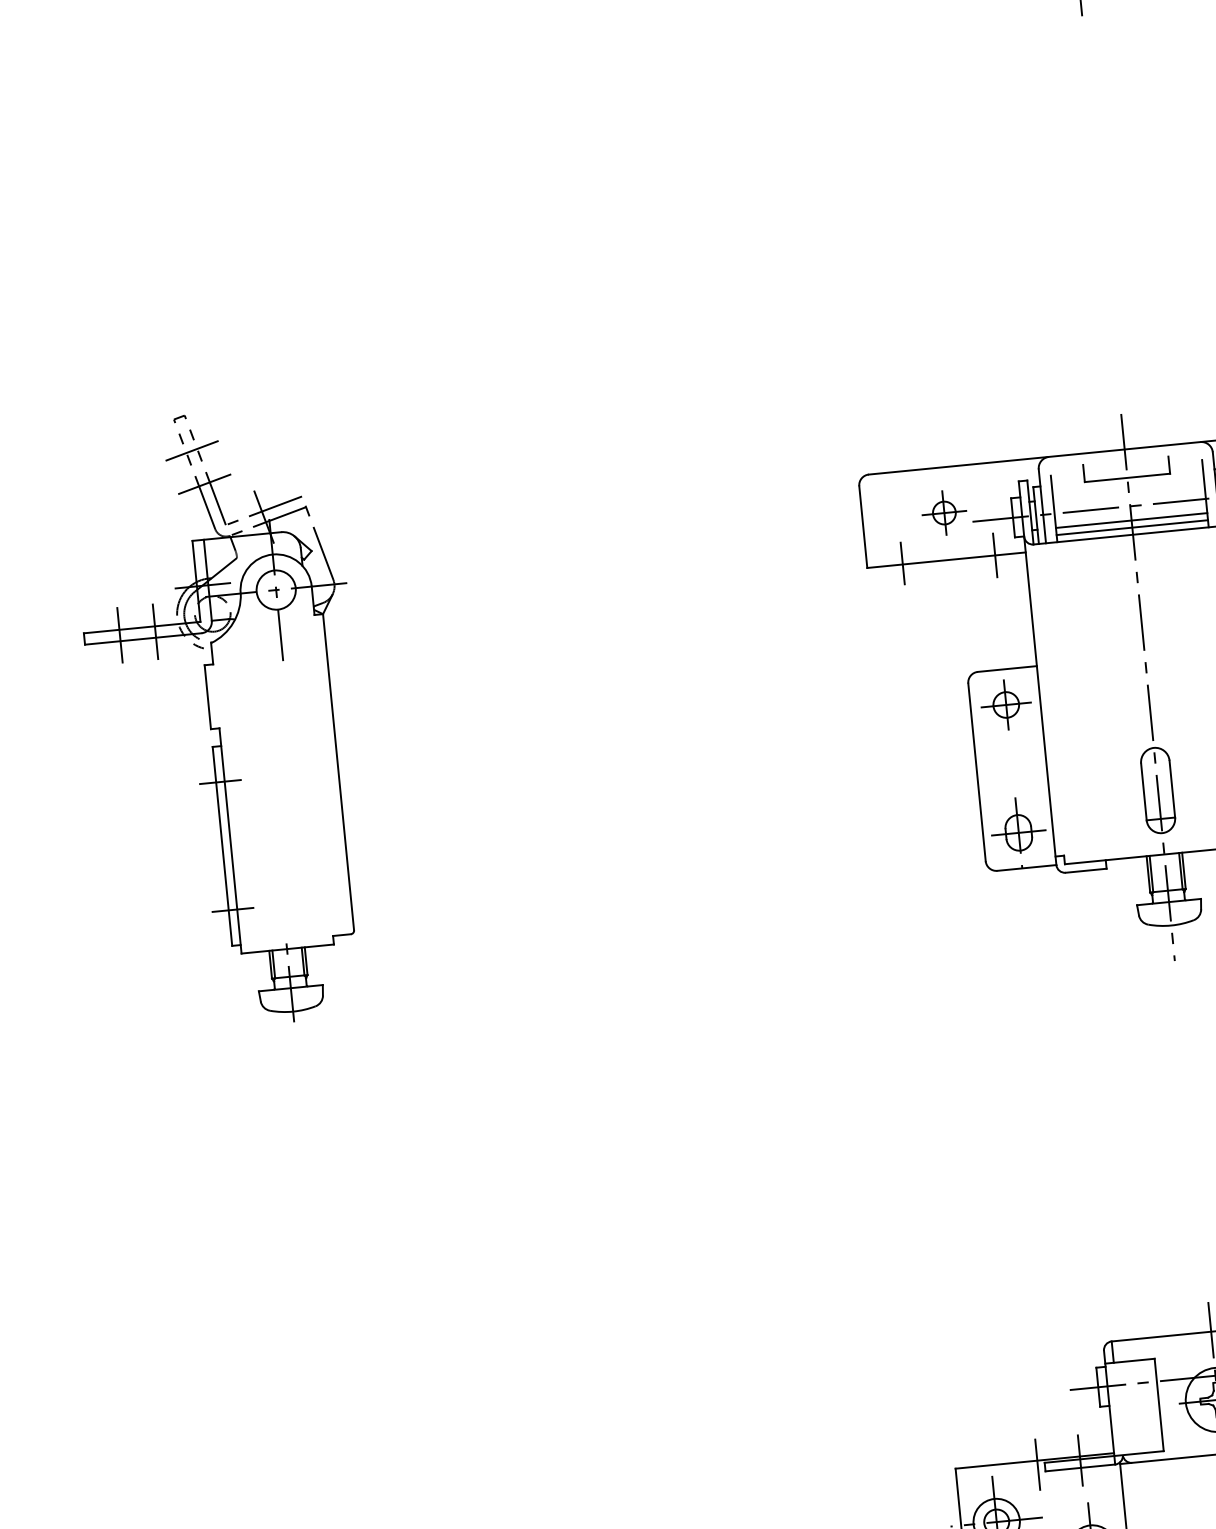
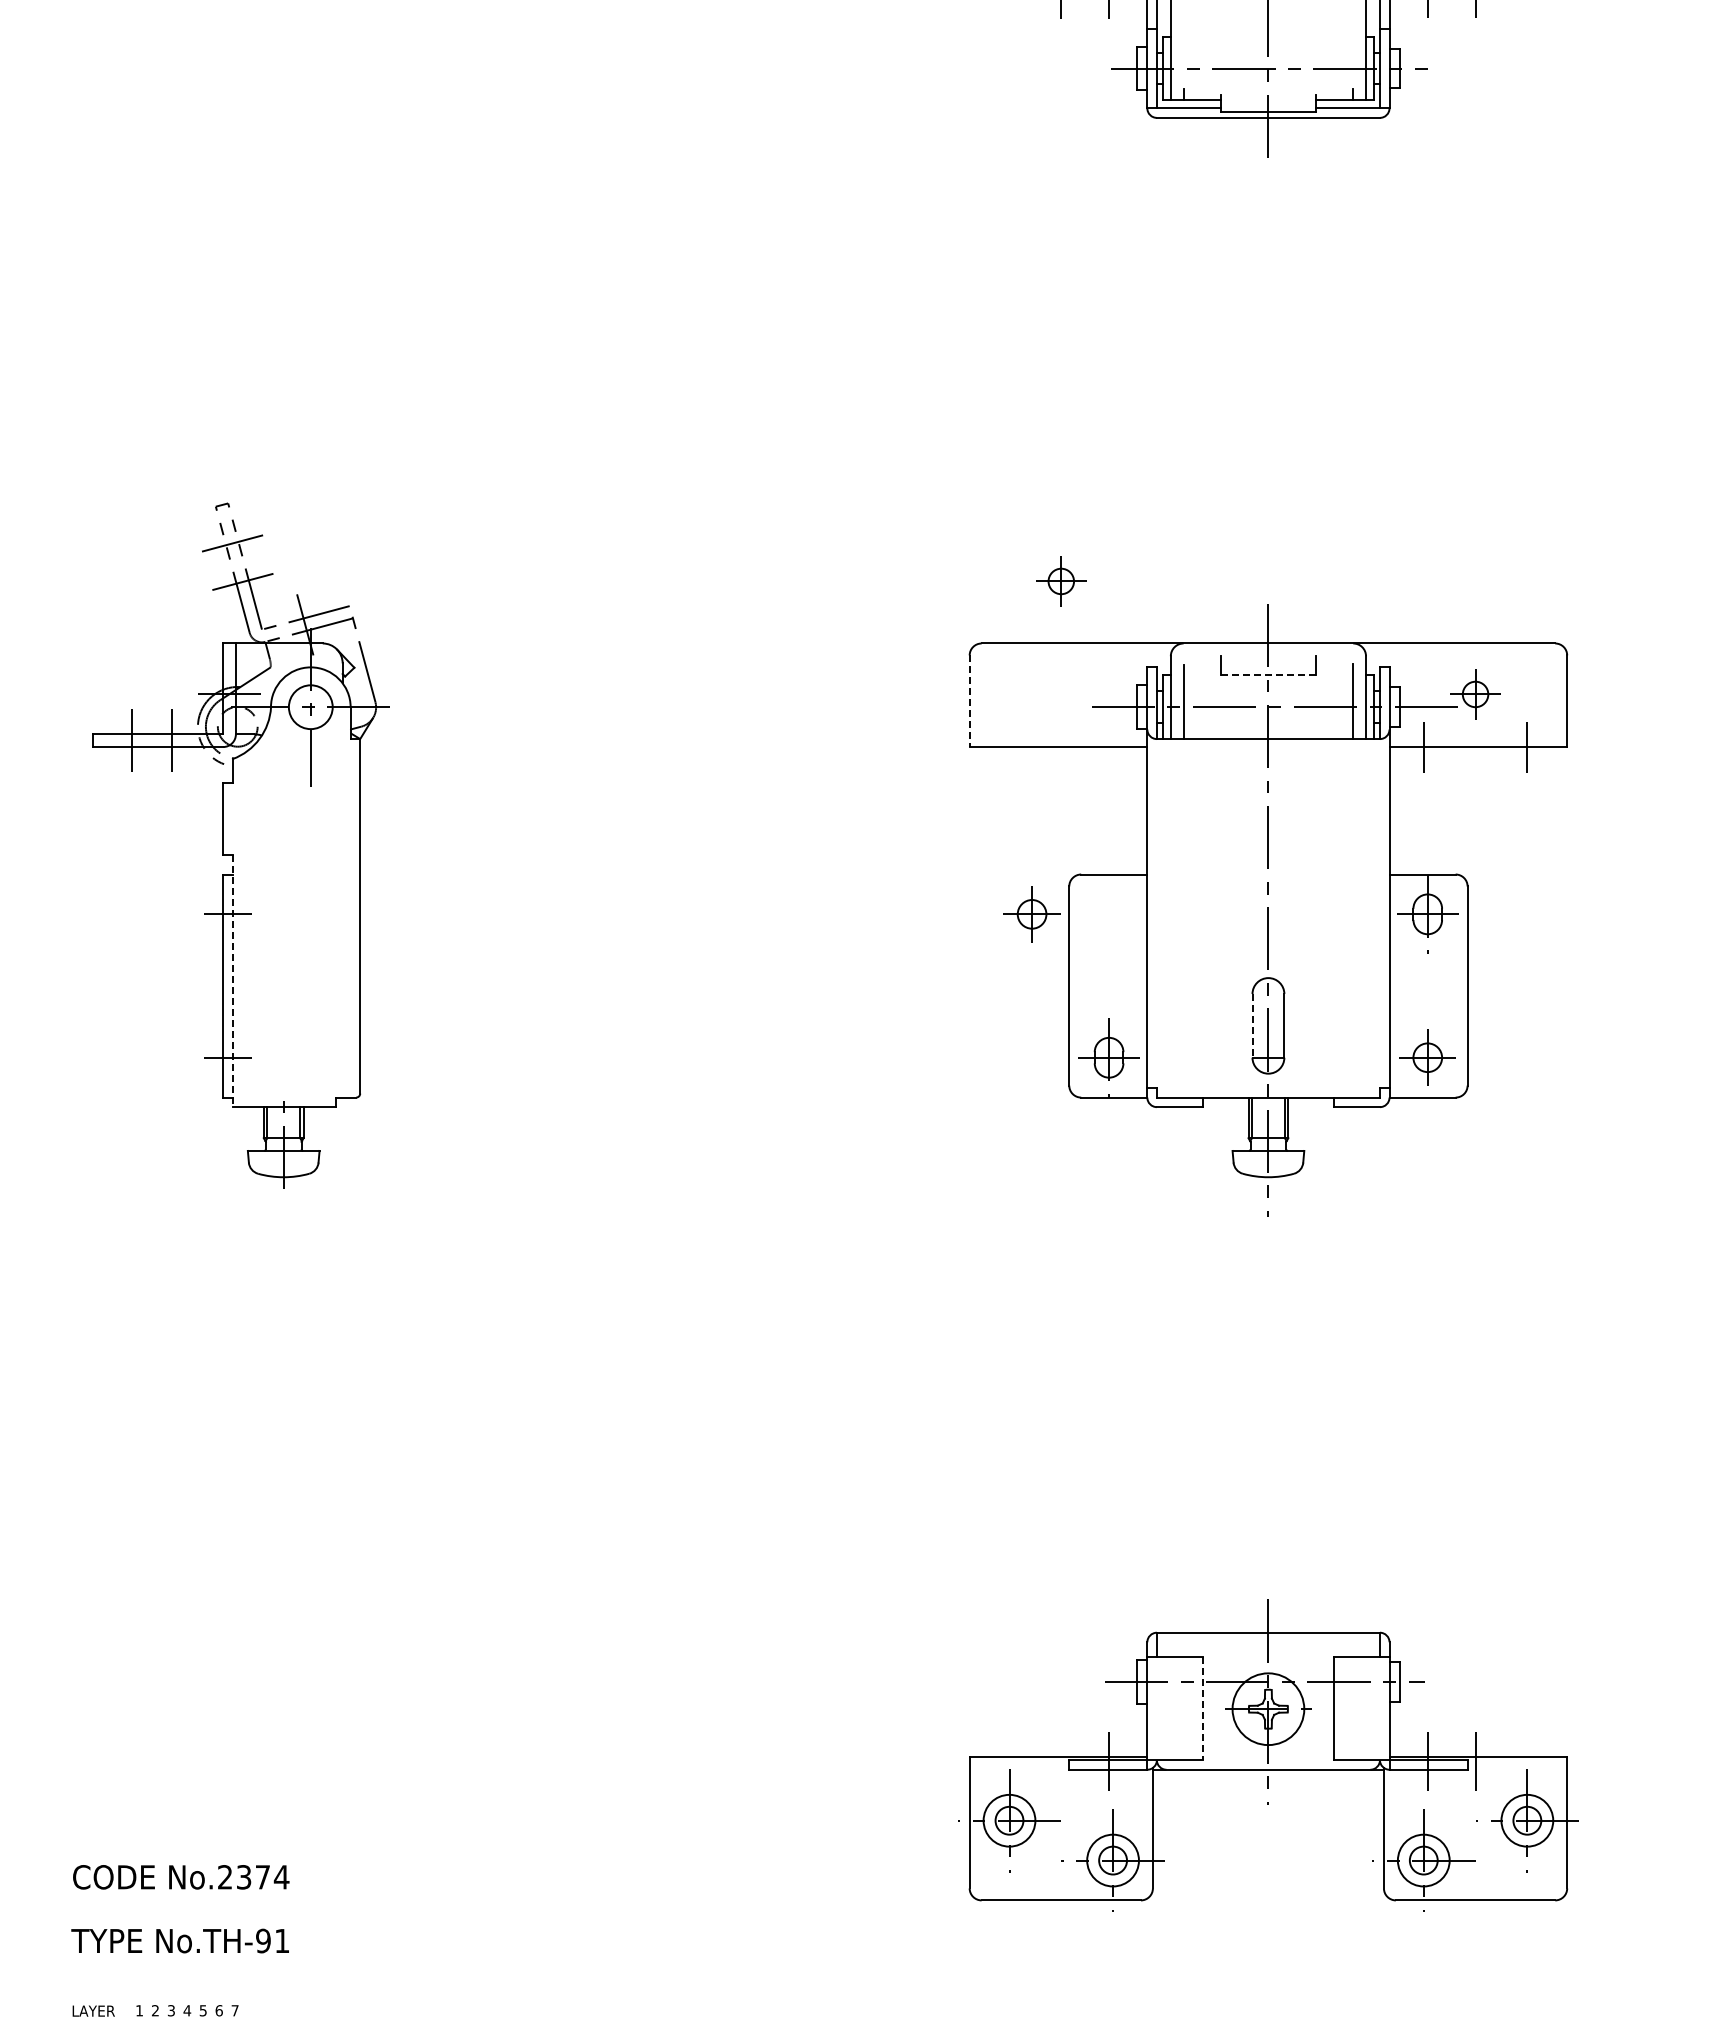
line: (1127, 478) -> (1268, 675), solid -> dashed
part: (944, 513) -> (1061, 581), moved
line: (1131, 520) -> (1268, 723), removed
line: (863, 527) -> (969, 701), solid -> dashed
line: (1132, 527) -> (1268, 731), removed
line: (995, 554) -> (1113, 746), removed
line: (902, 563) -> (1009, 745), removed
part: (1005, 705) -> (1031, 914), moved
line: (1143, 791) -> (1252, 1025), solid -> dashed
line: (230, 841) -> (232, 981), solid -> dashed
line: (1159, 1405) -> (1202, 1708), solid -> dashed
line: (1037, 1464) -> (1061, 1761), removed

